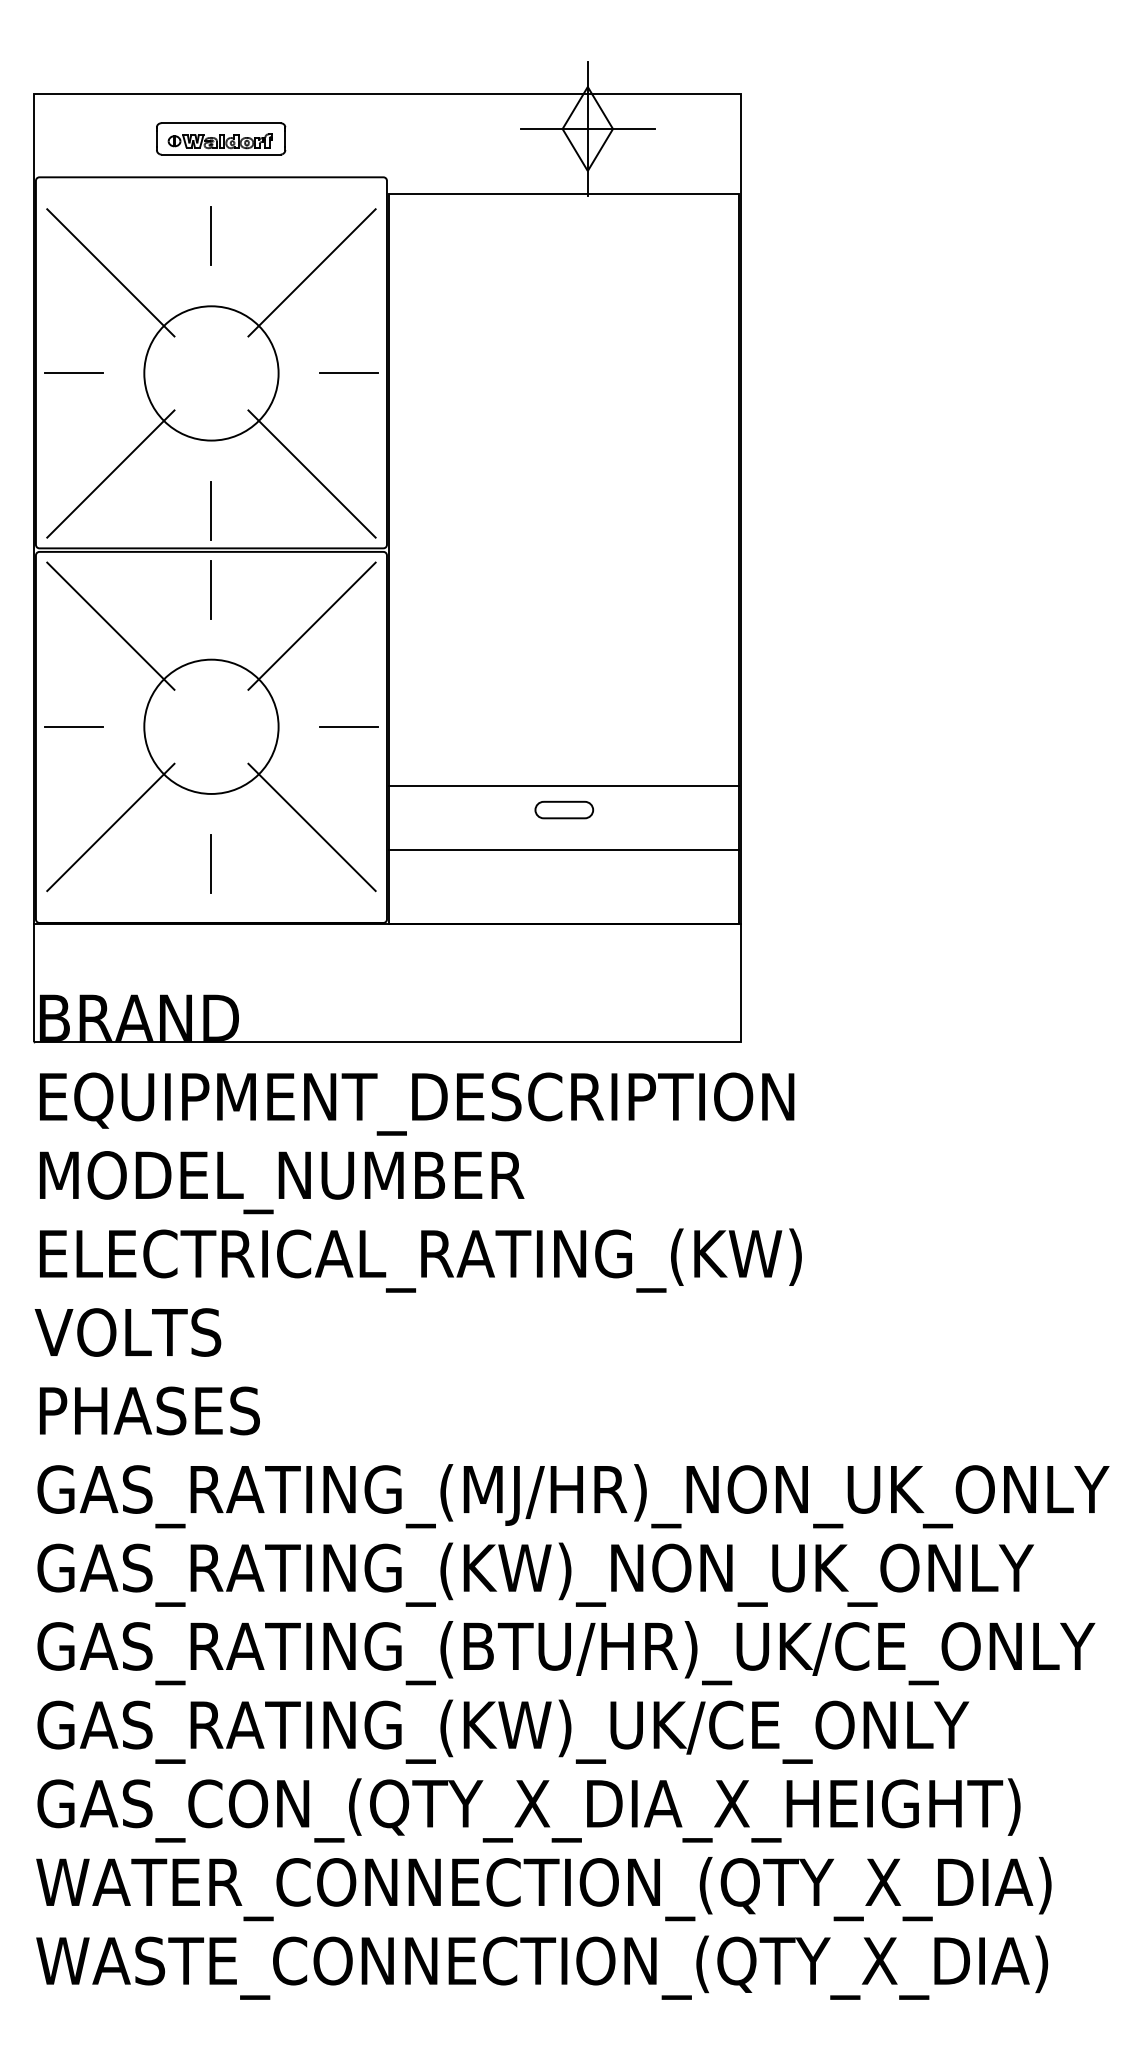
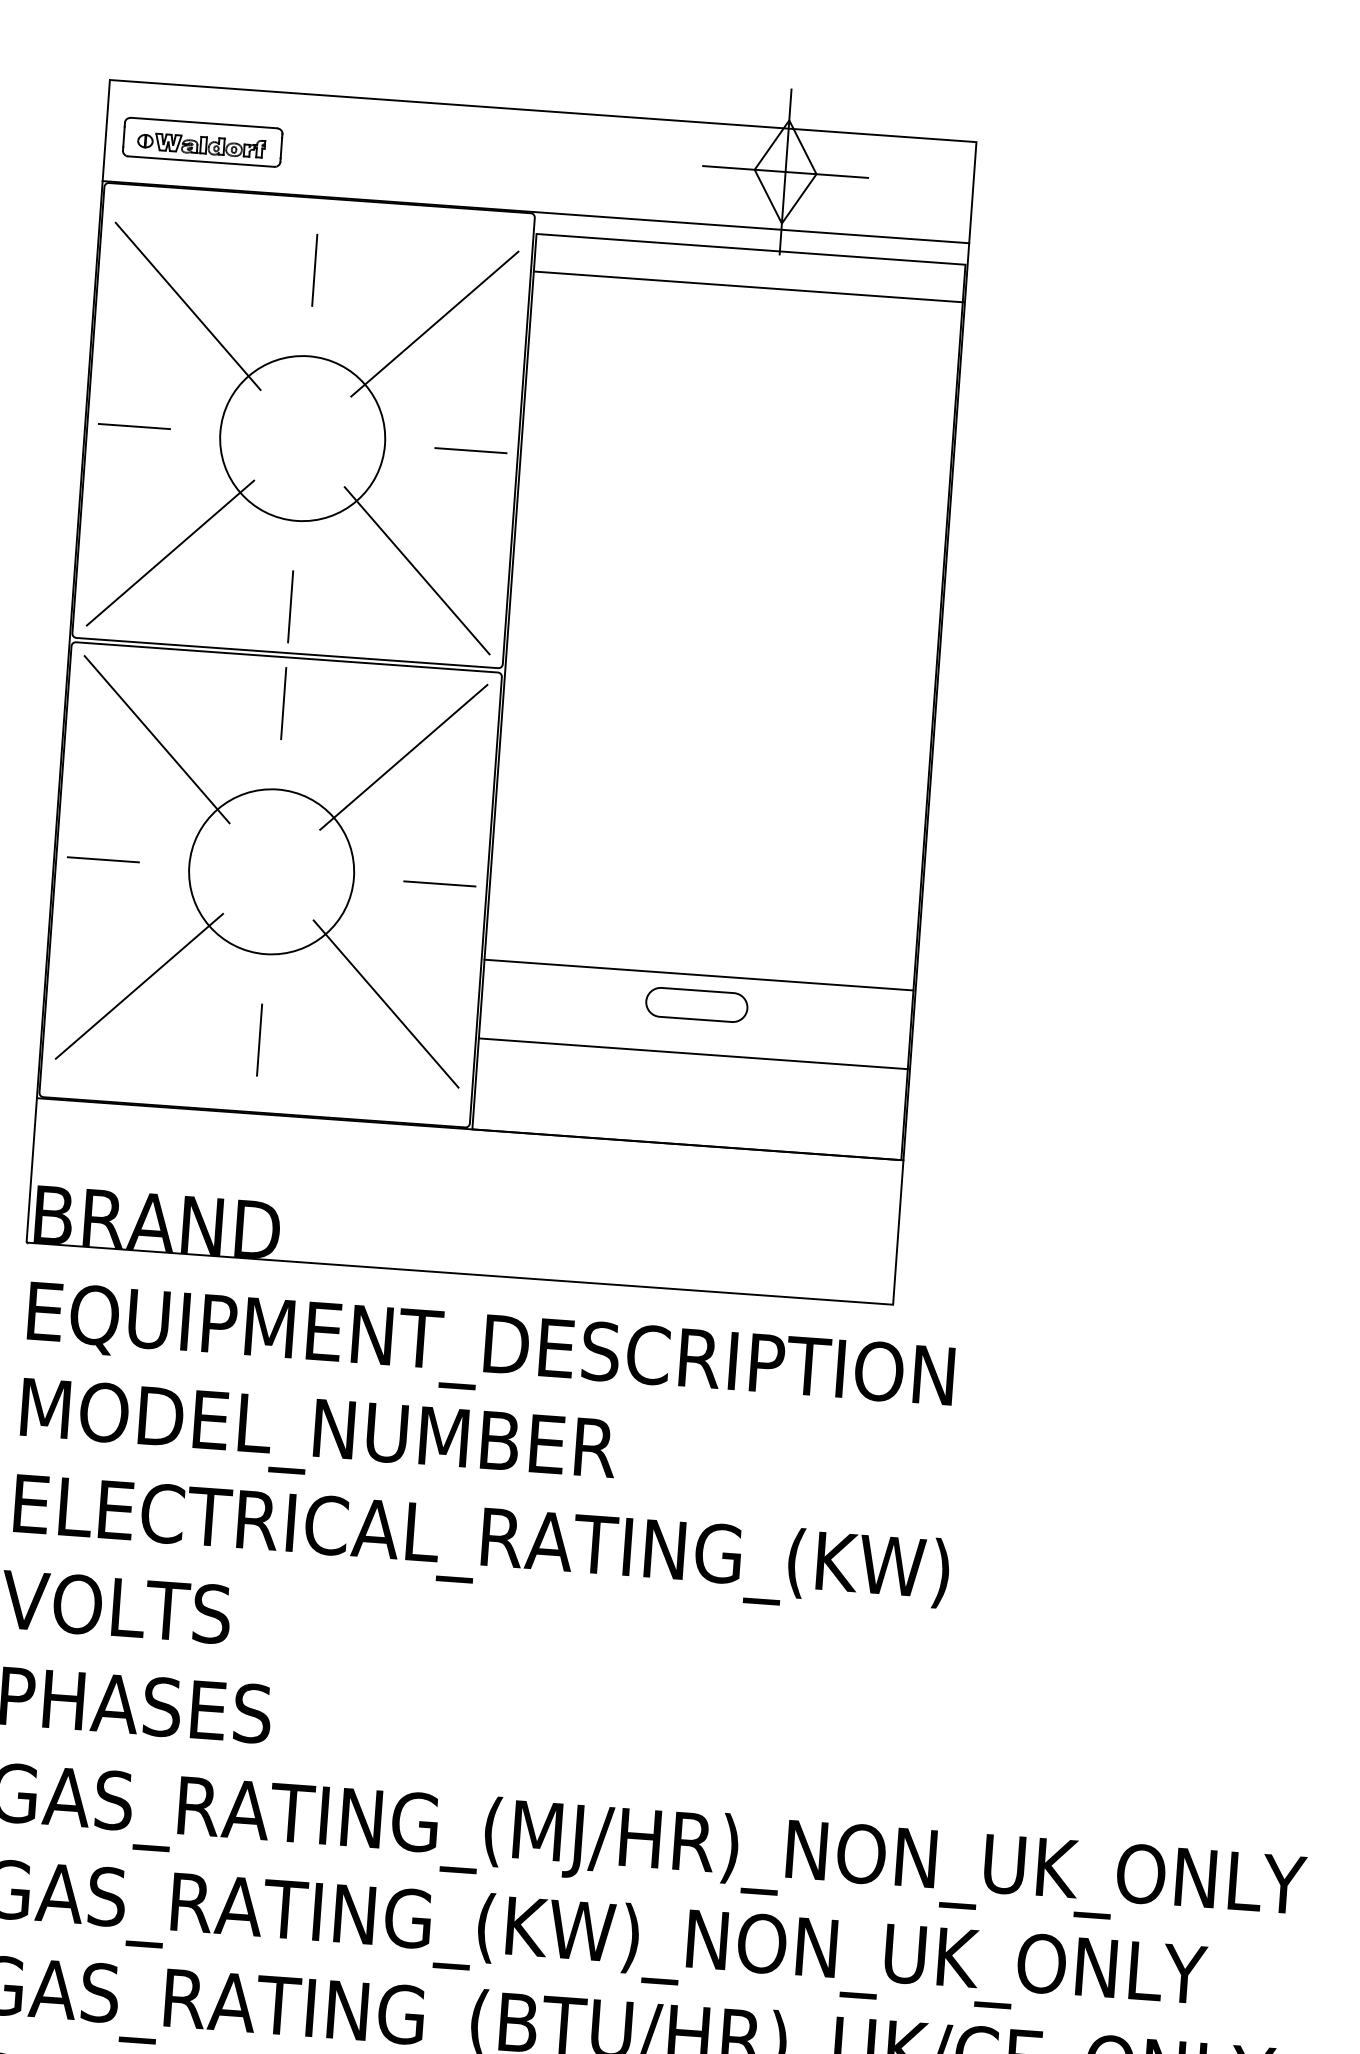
part: (221, 138) -> (203, 141), moved
line: (387, 176) -> (535, 212), added
line: (564, 224) -> (748, 287), added
part: (564, 809) -> (697, 1004), size x1.43

